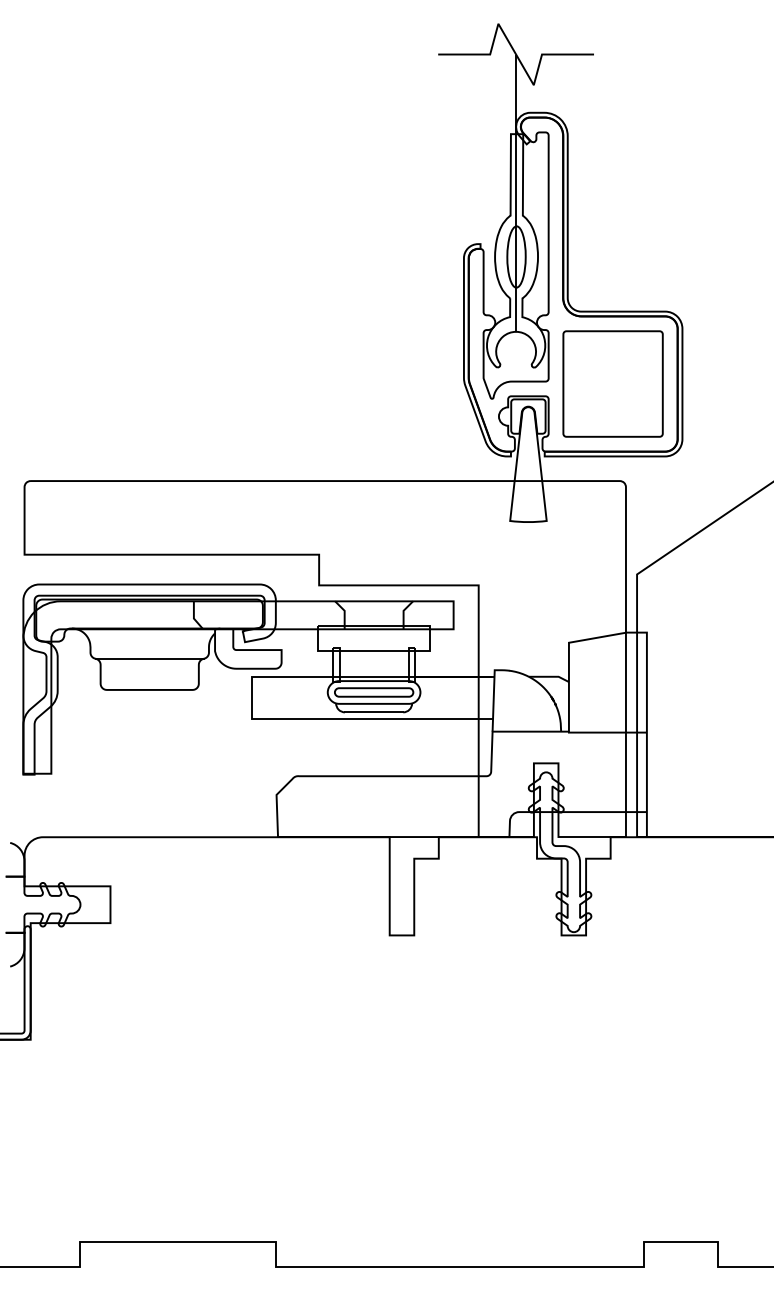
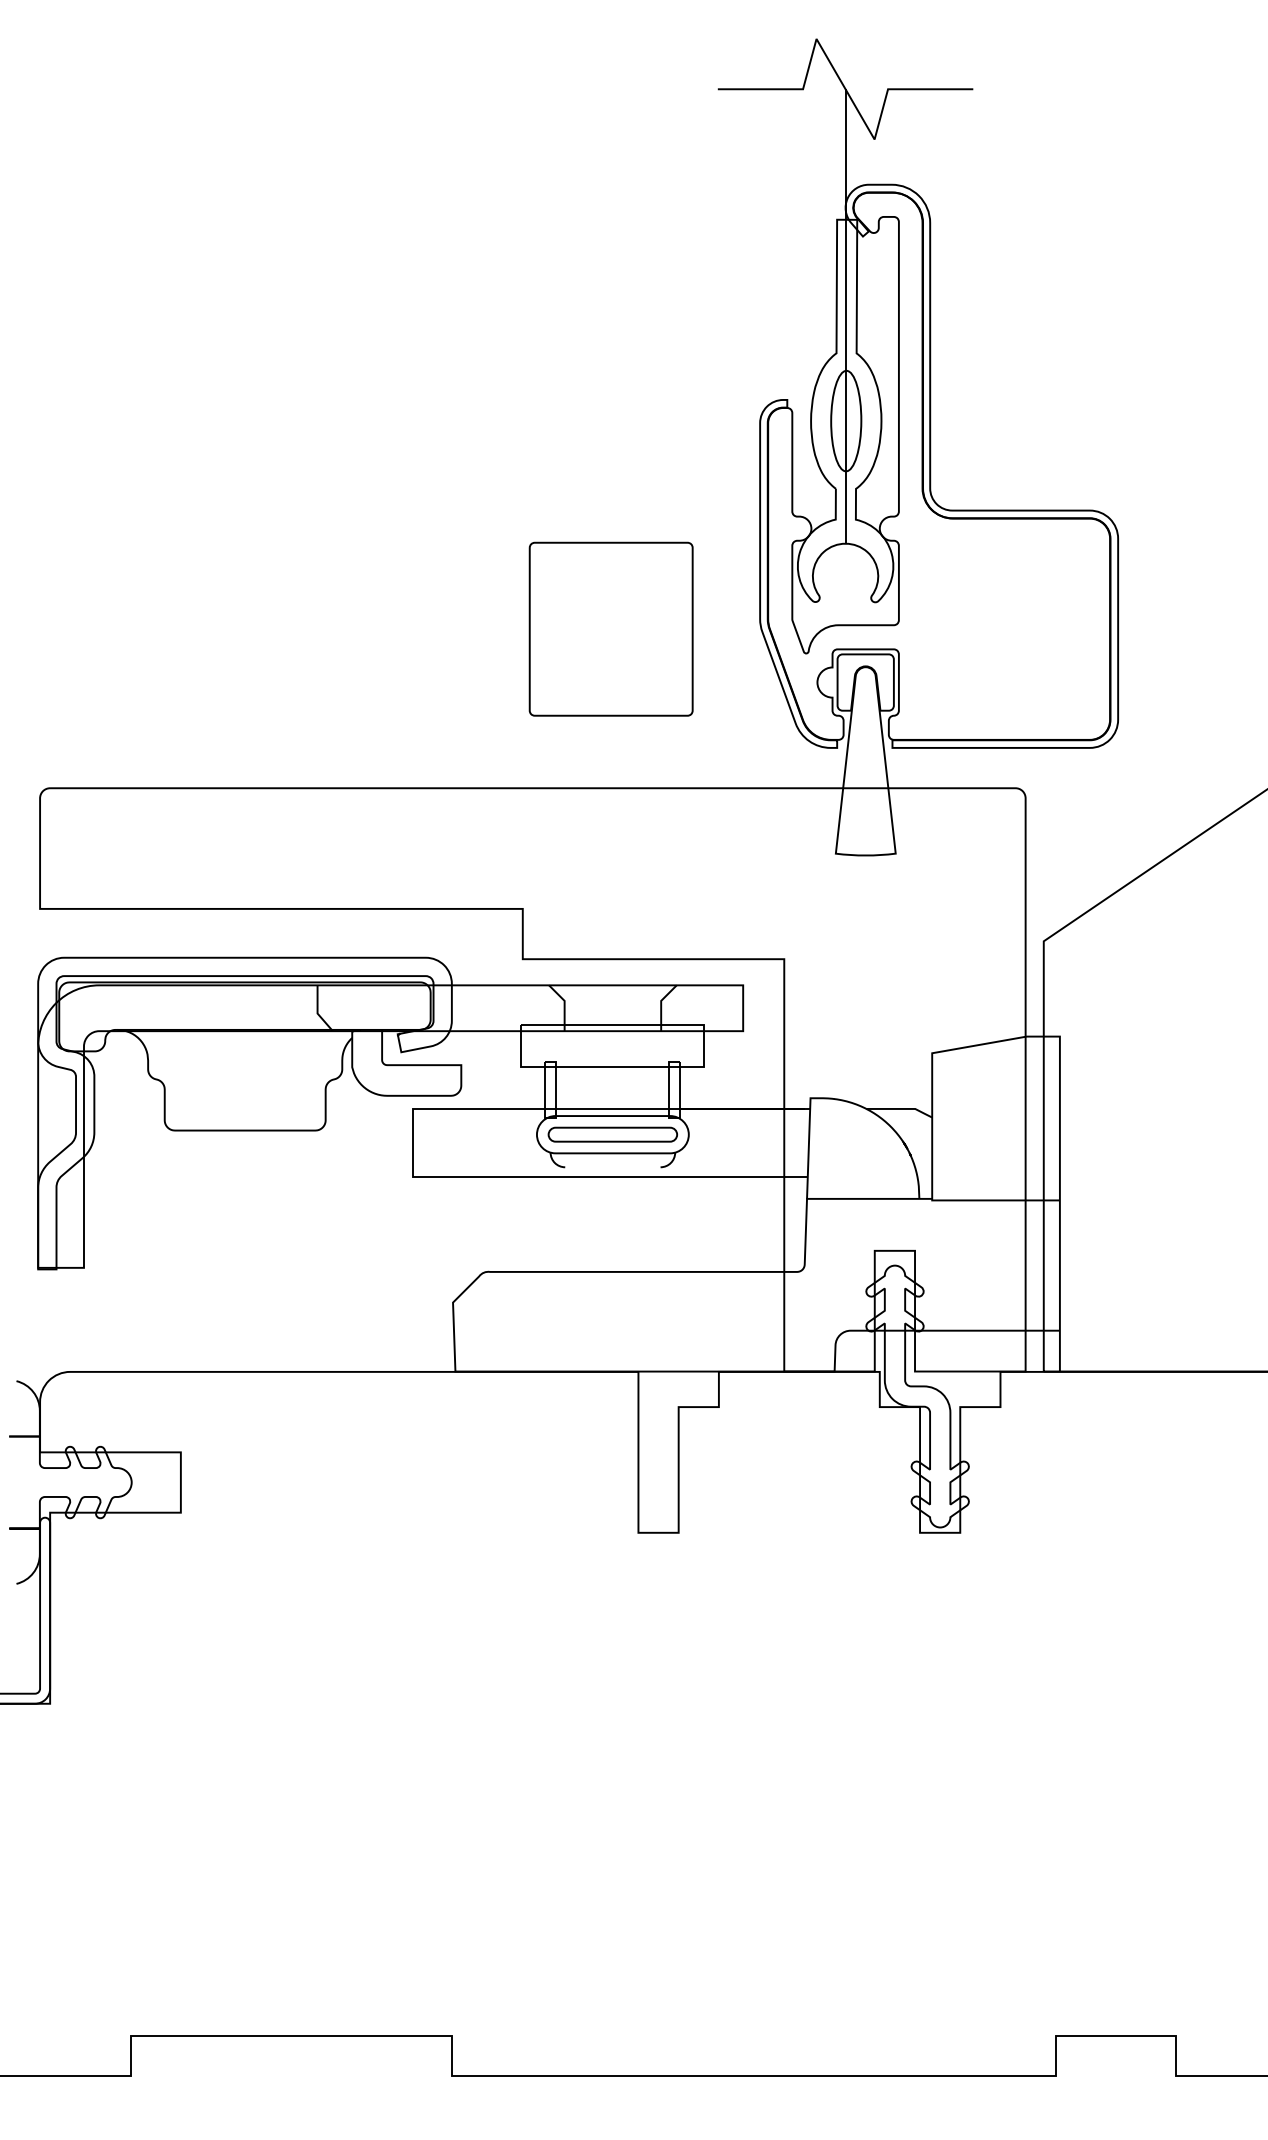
part: (612, 383) -> (610, 628), moved
line: (149, 658) -> (244, 1079), removed
line: (374, 712) -> (613, 1167), removed

